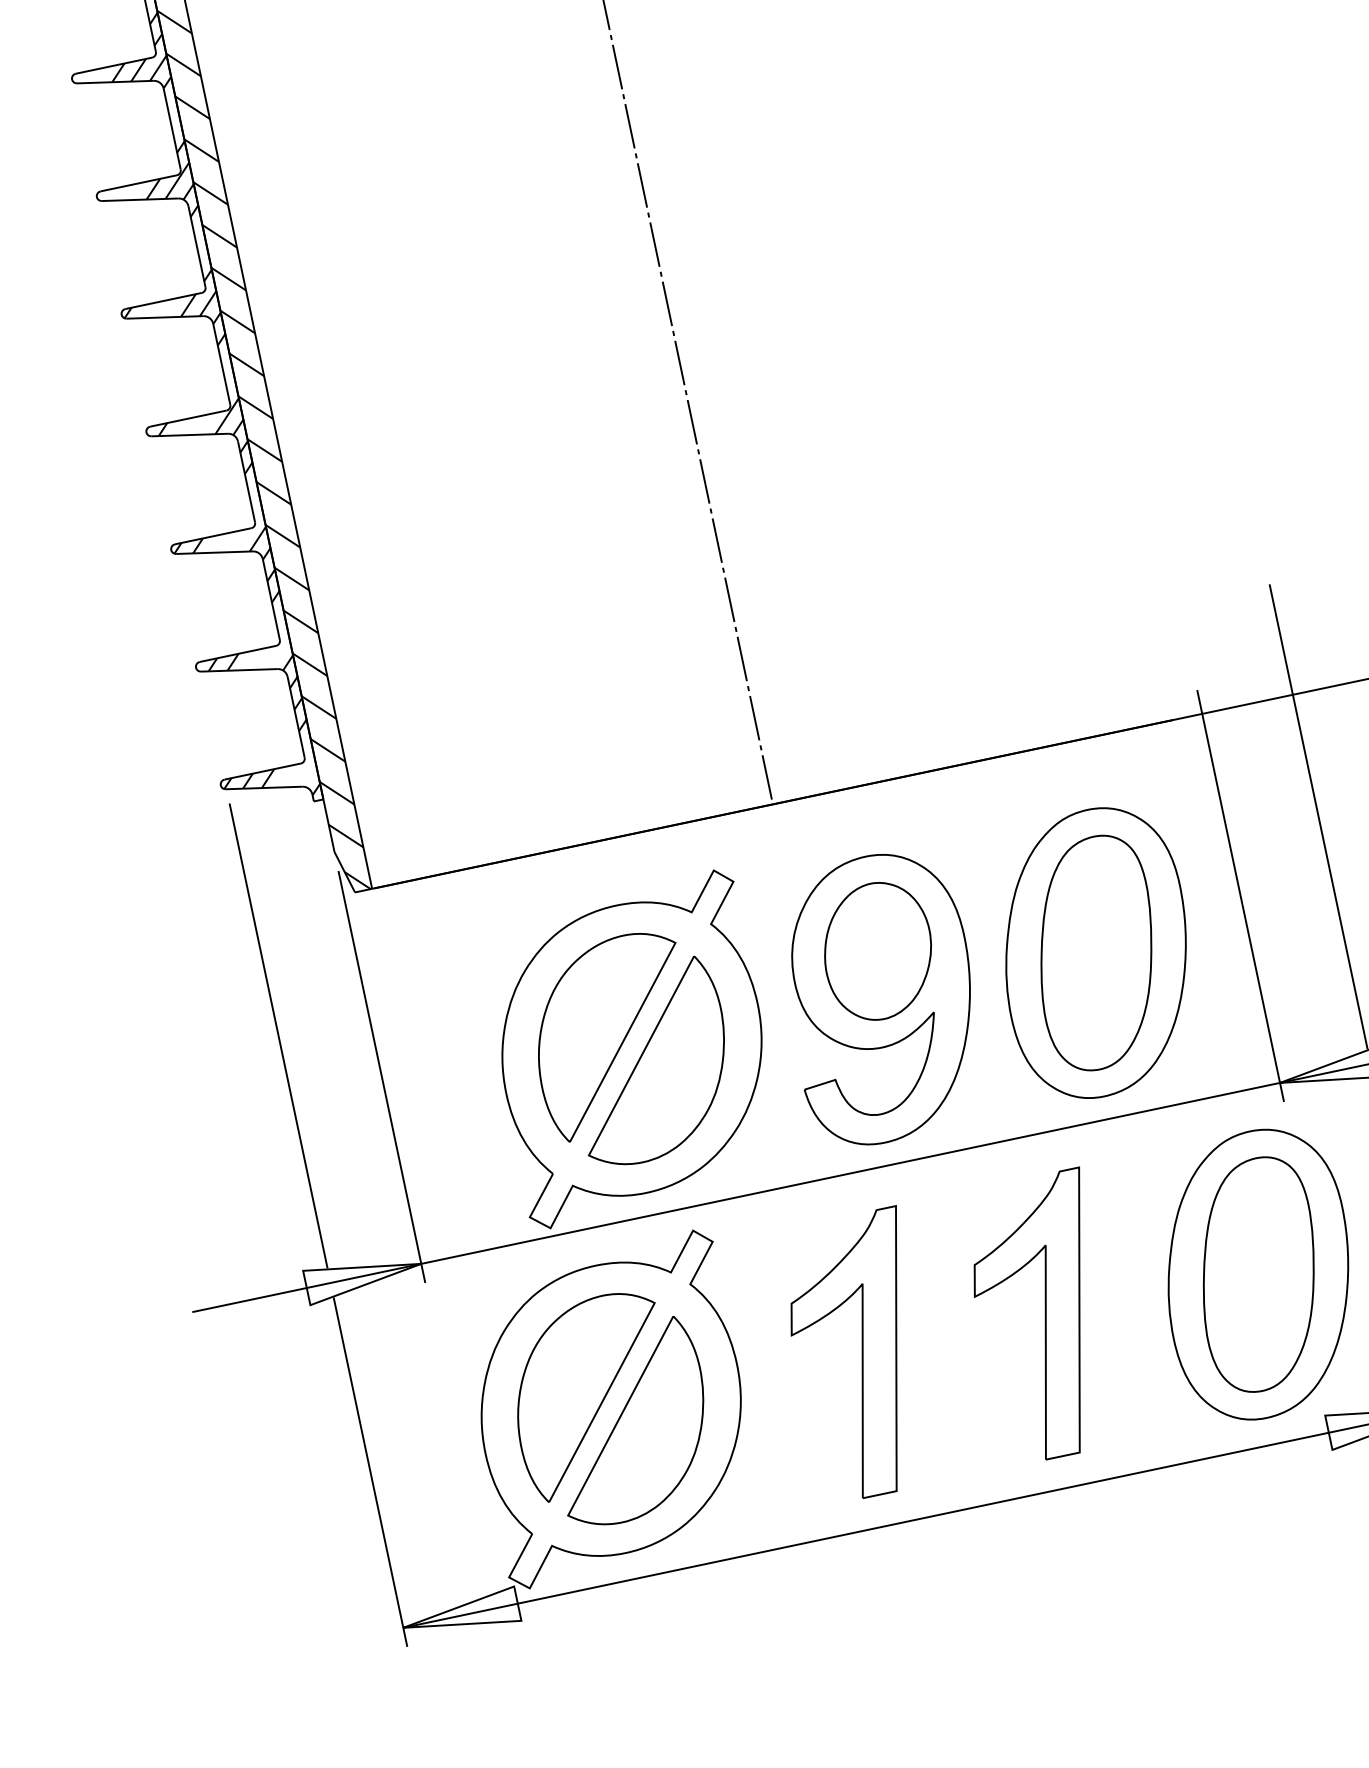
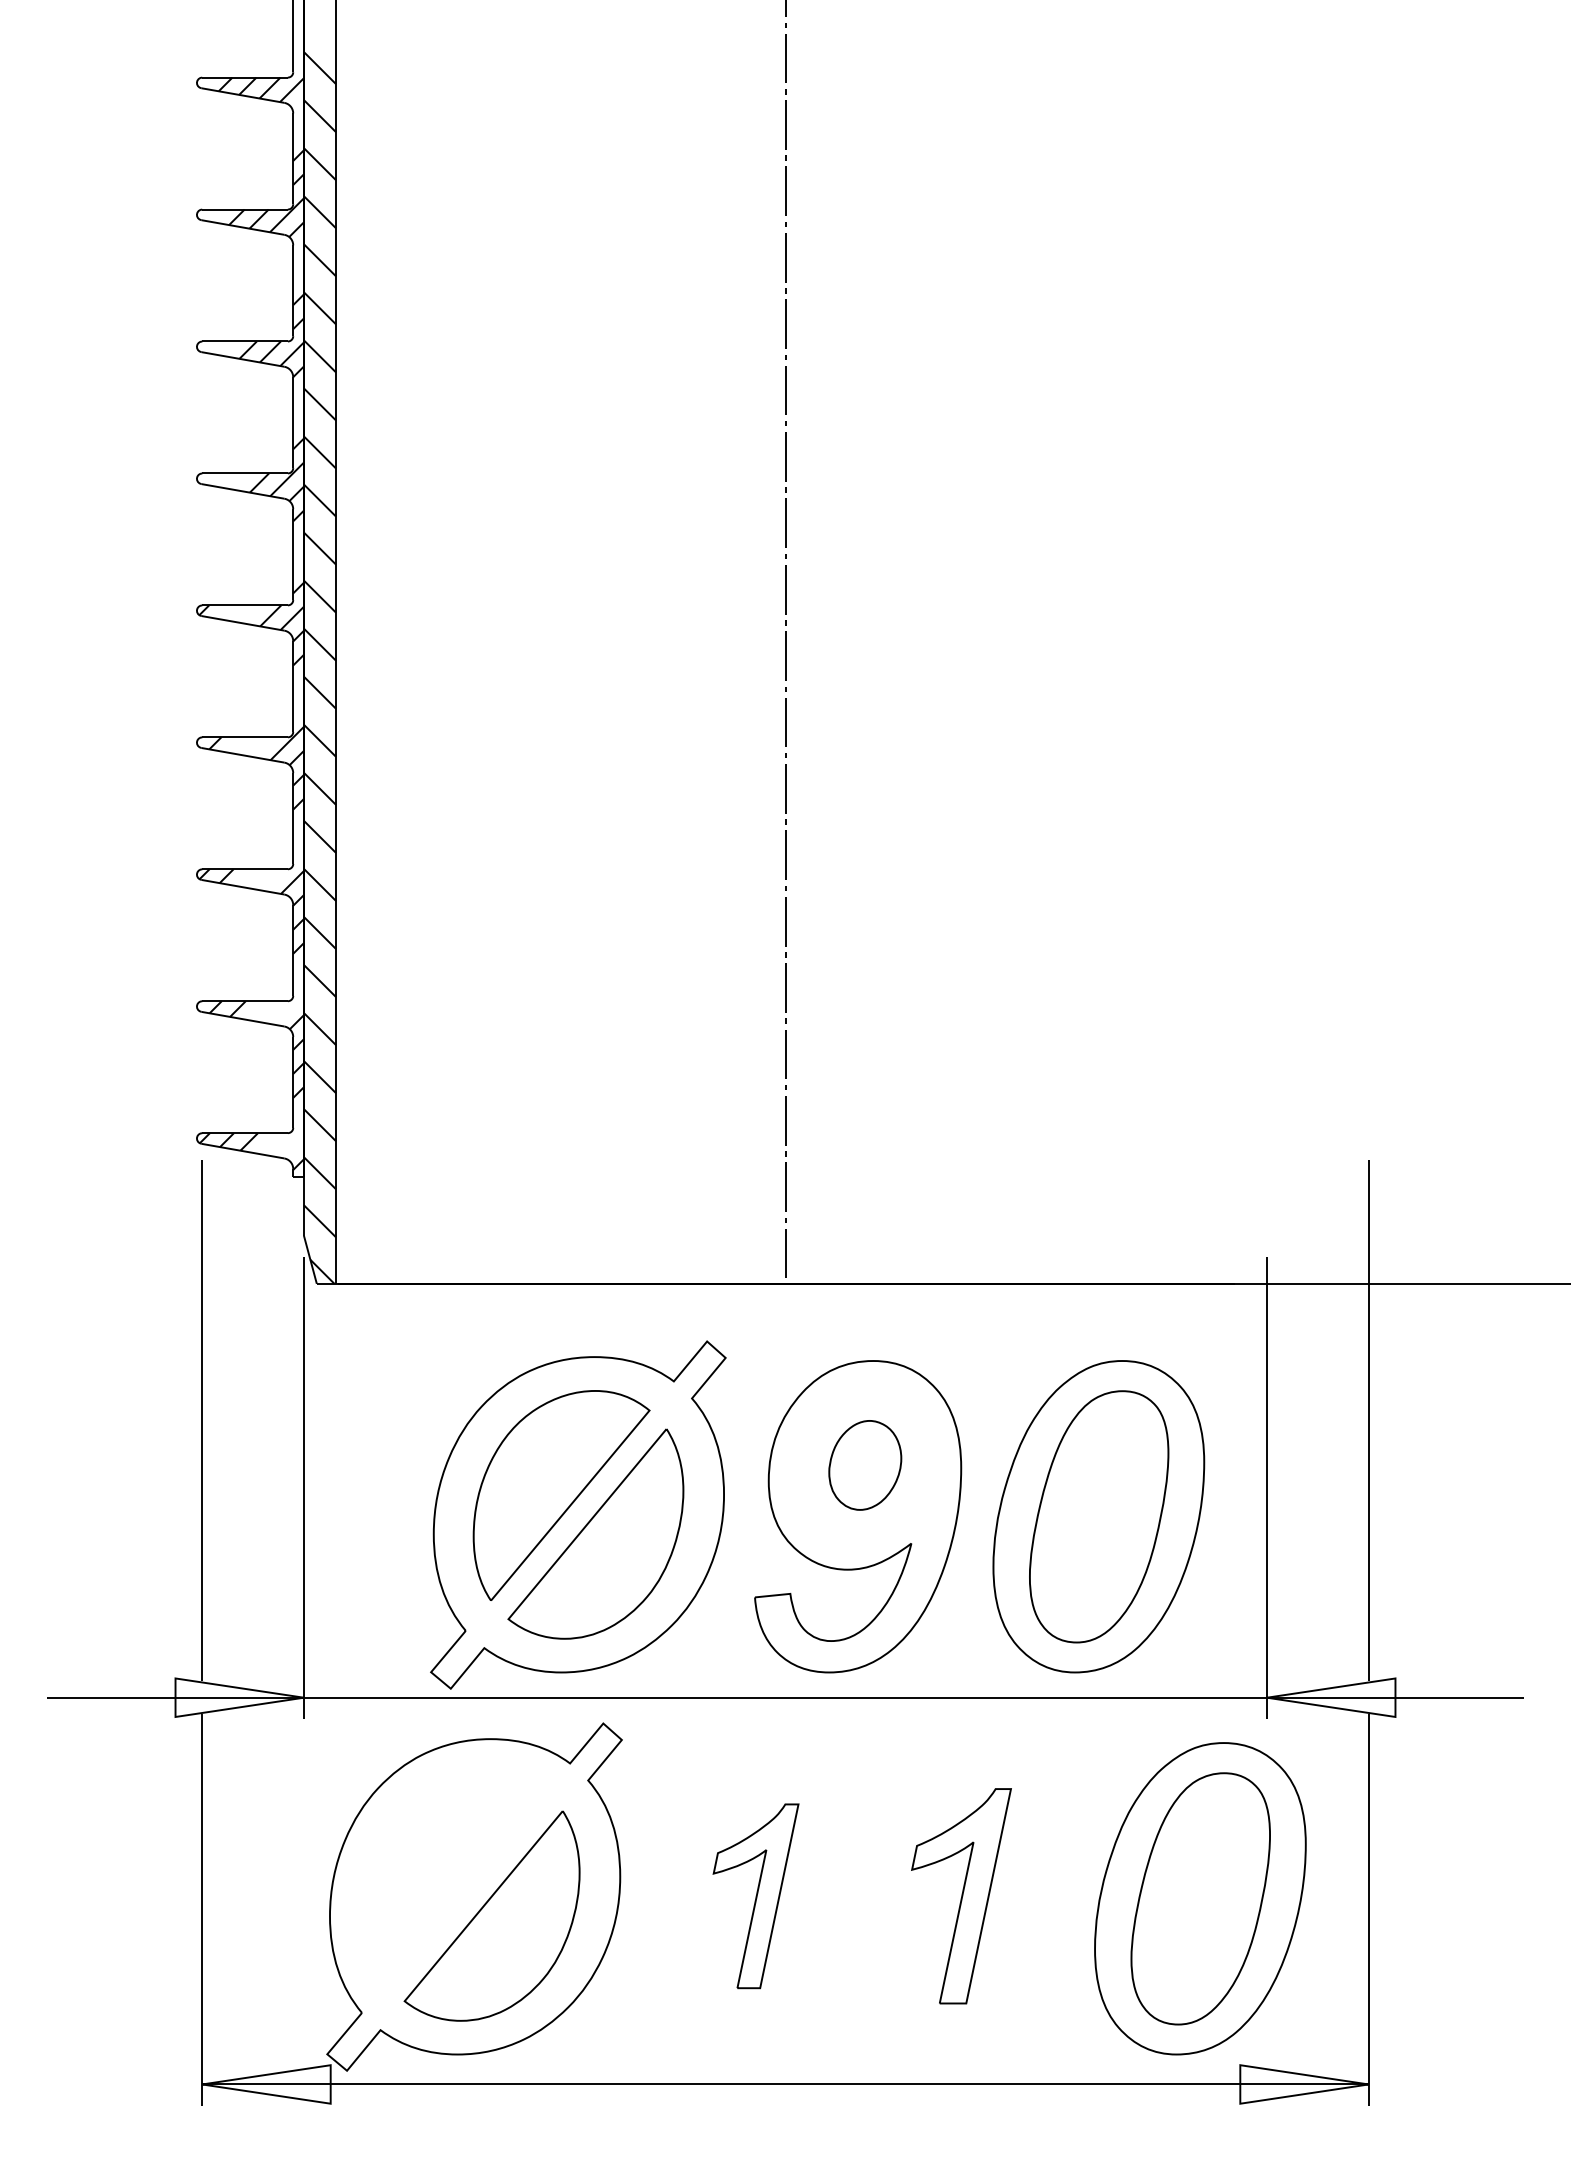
part: (878, 951) -> (865, 1465), size x0.6
part: (1044, 1317) -> (961, 1896), size x0.7
part: (861, 1356) -> (755, 1896), size x0.6
part: (591, 1395) -> (457, 1877), removed

